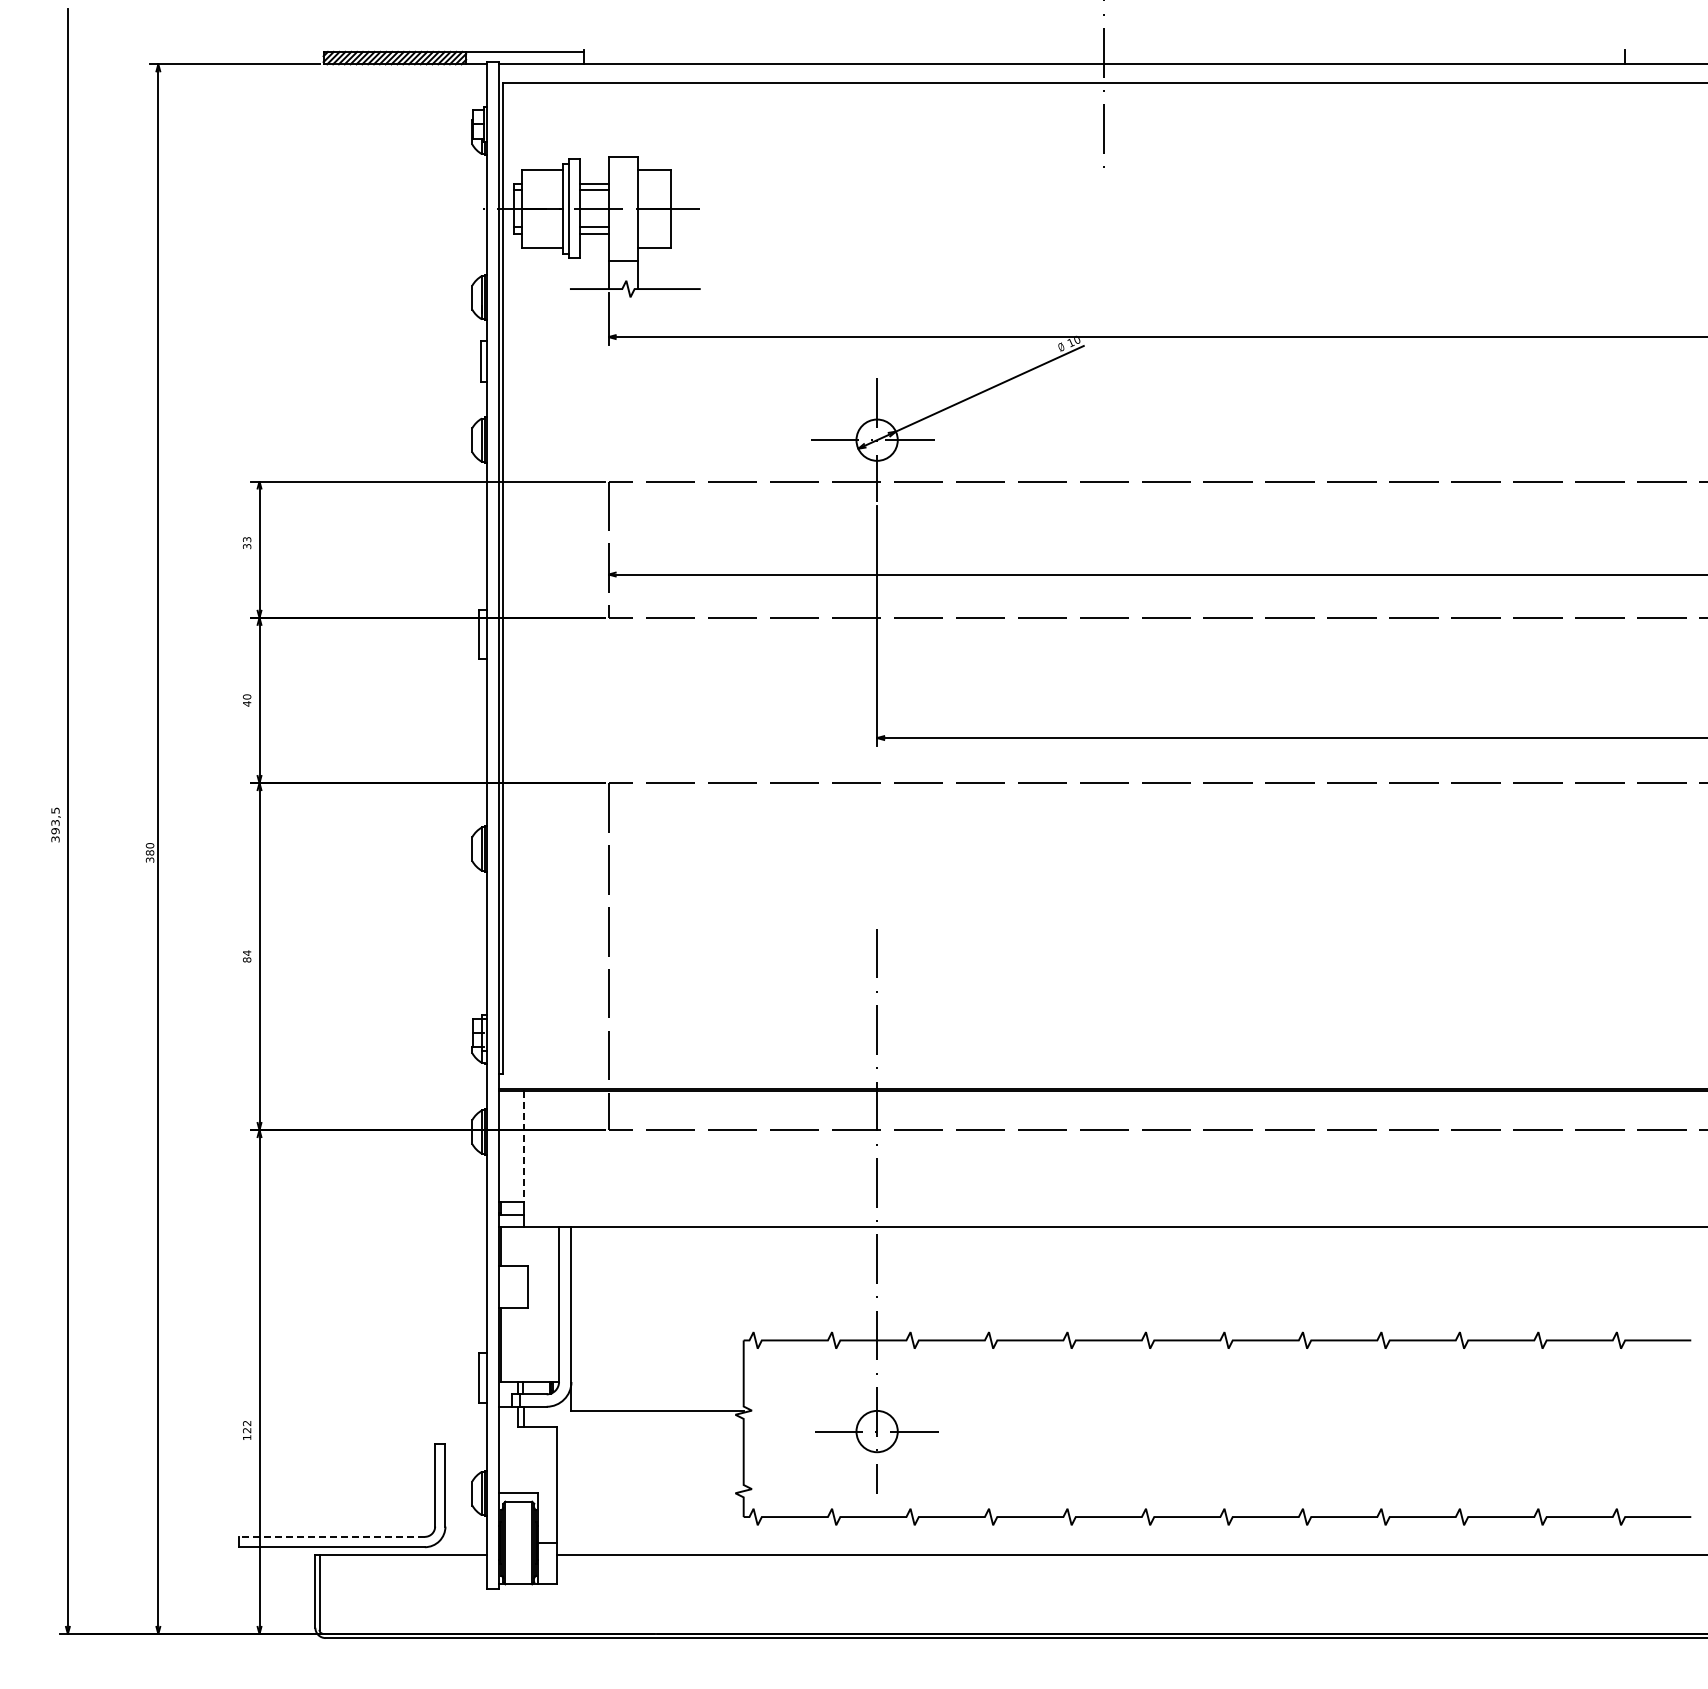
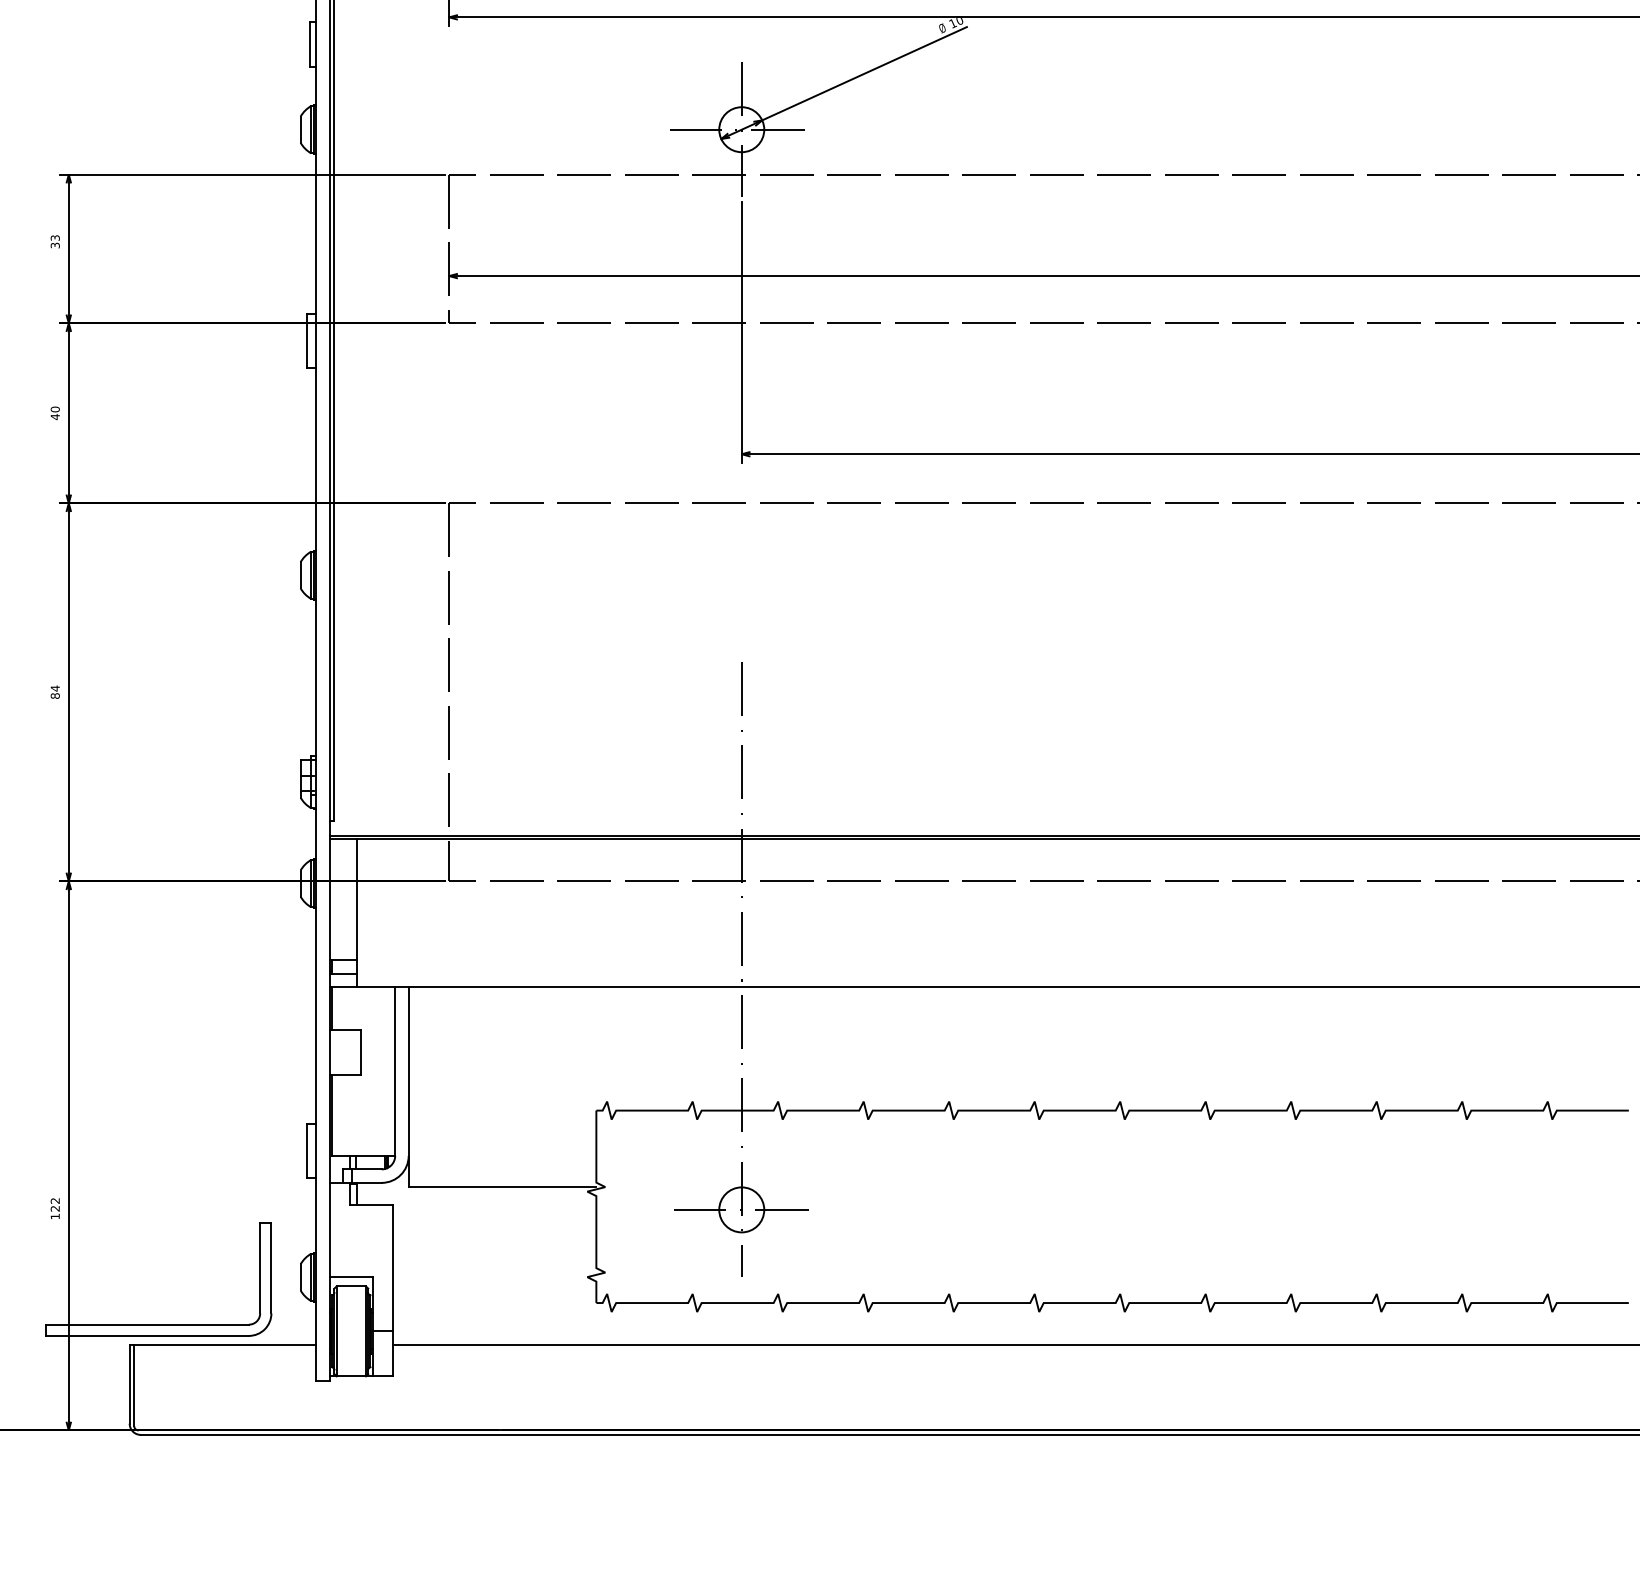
line: (523, 1146) -> (356, 899), dashed -> solid
line: (331, 1536) -> (147, 1324), dashed -> solid

